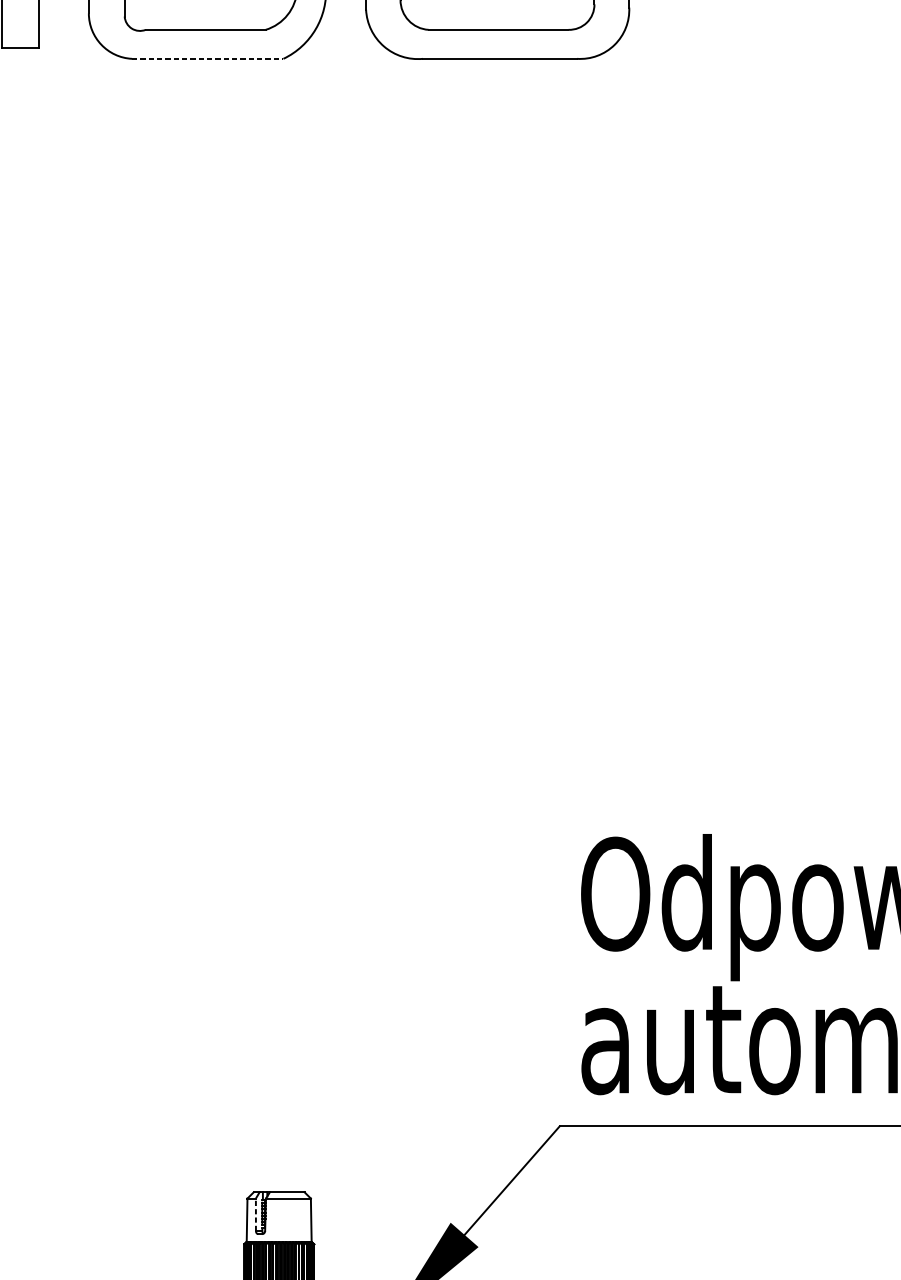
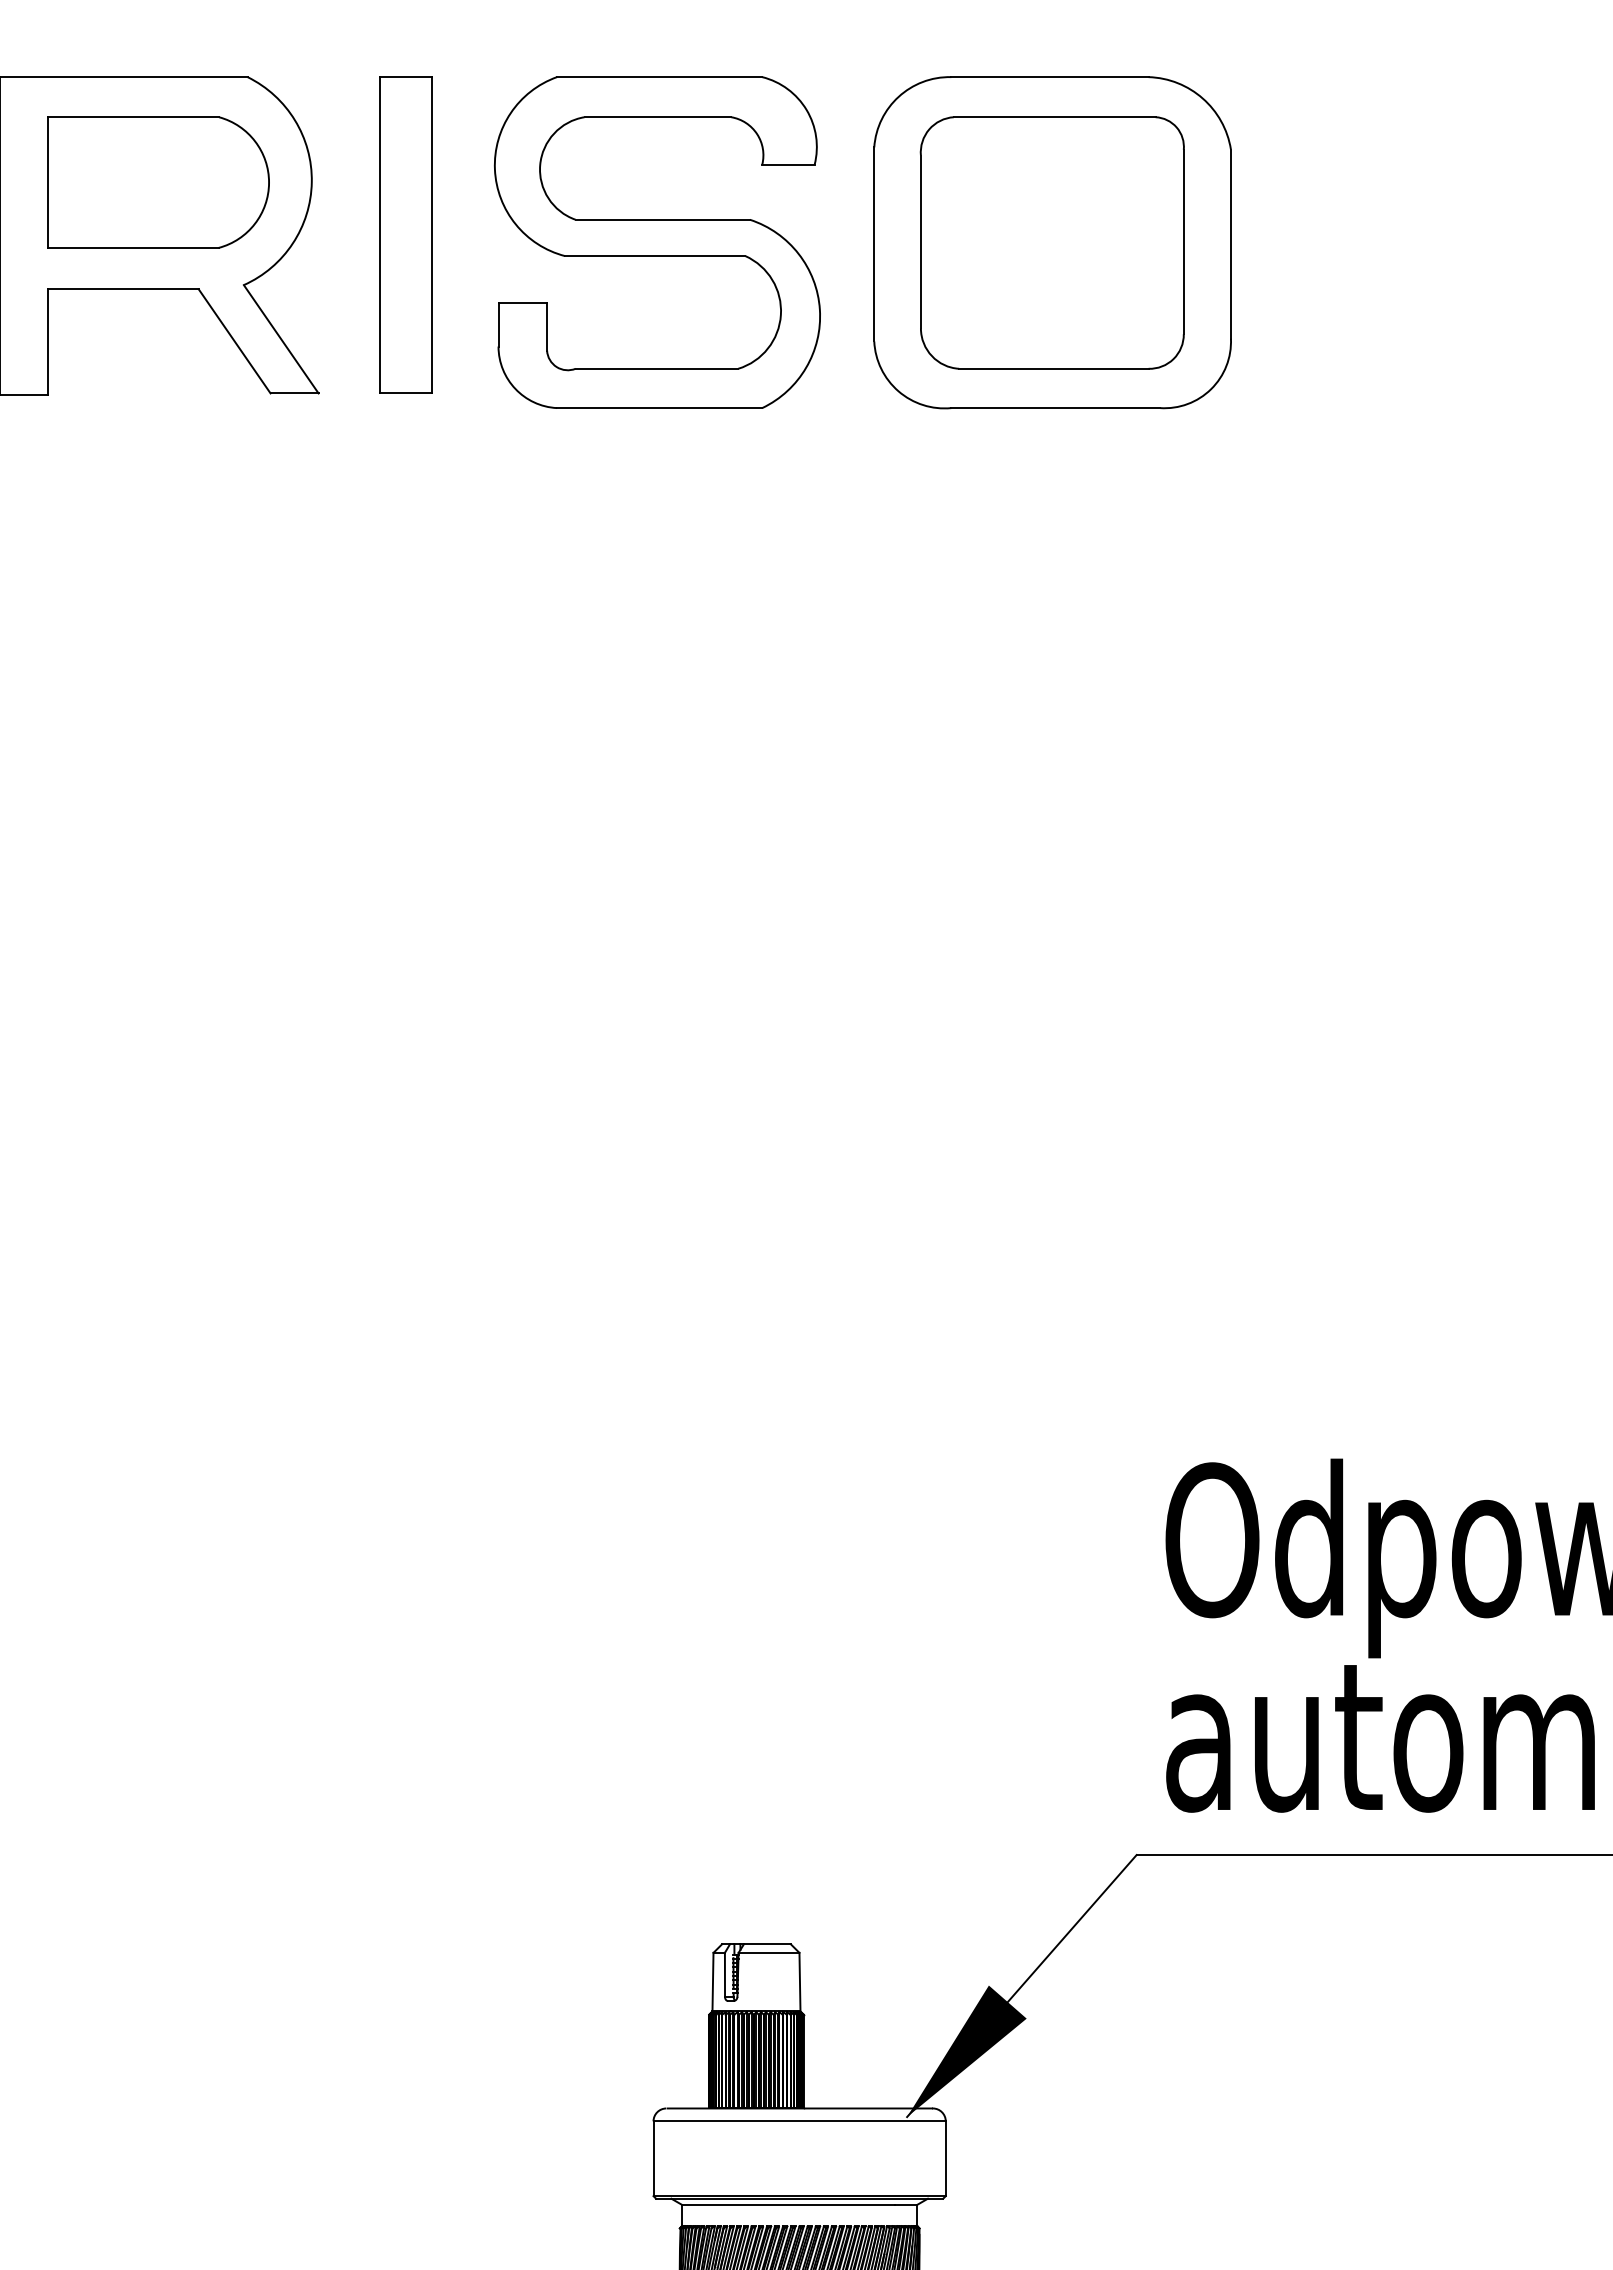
line: (207, 59) -> (659, 408), dashed -> solid
line: (255, 1214) -> (724, 1974), dashed -> solid

